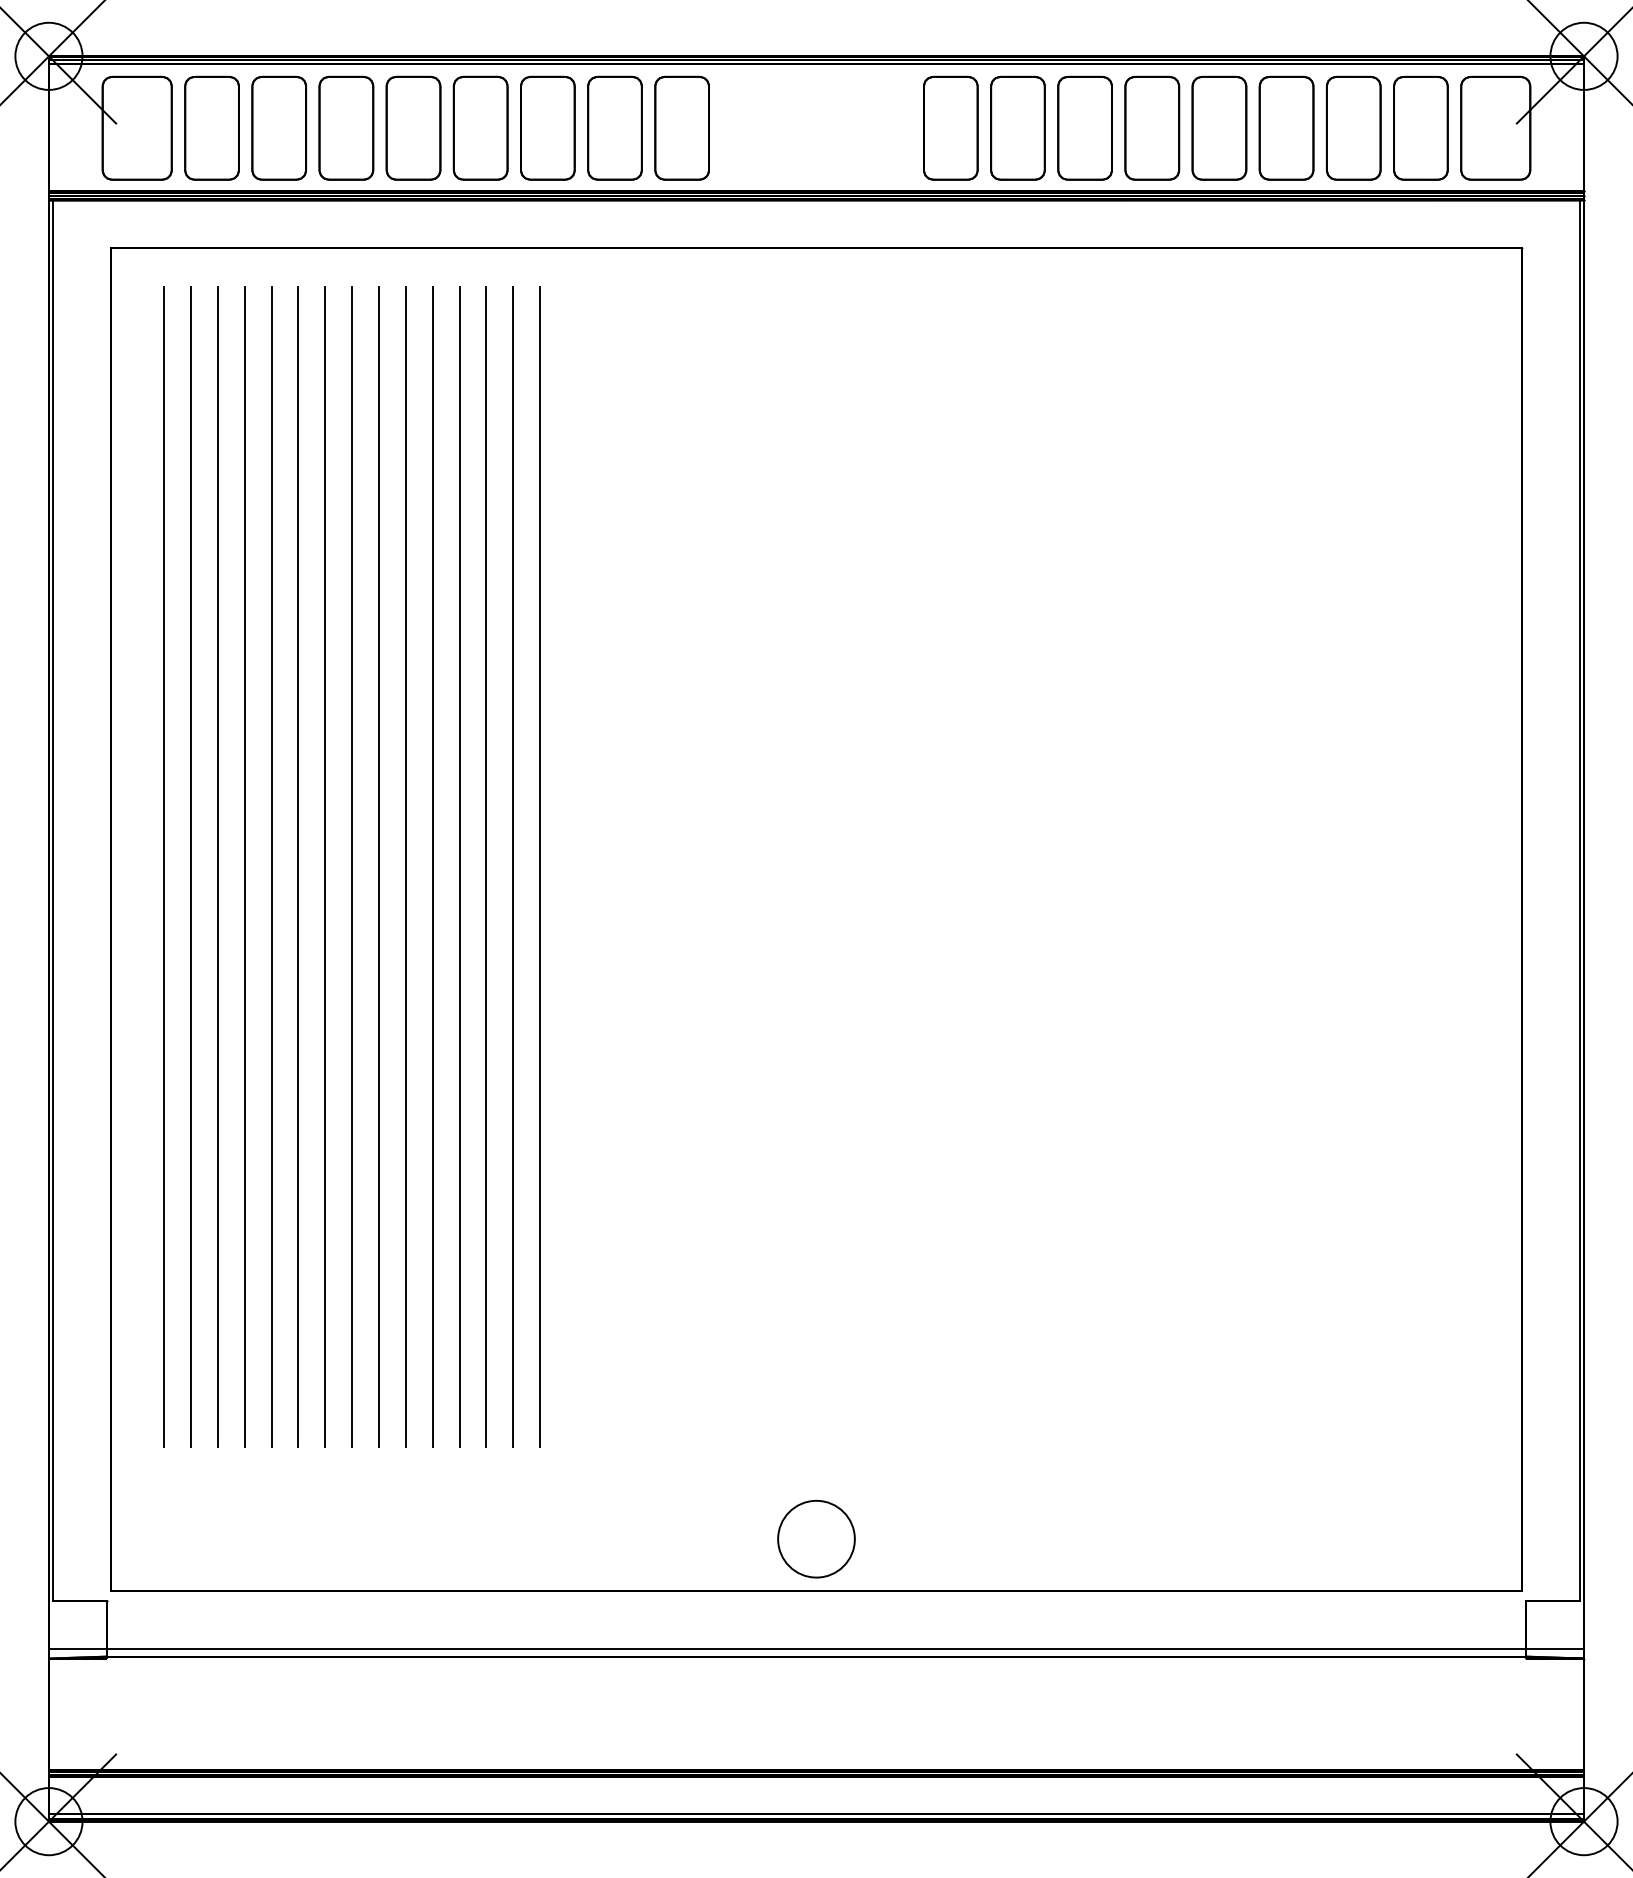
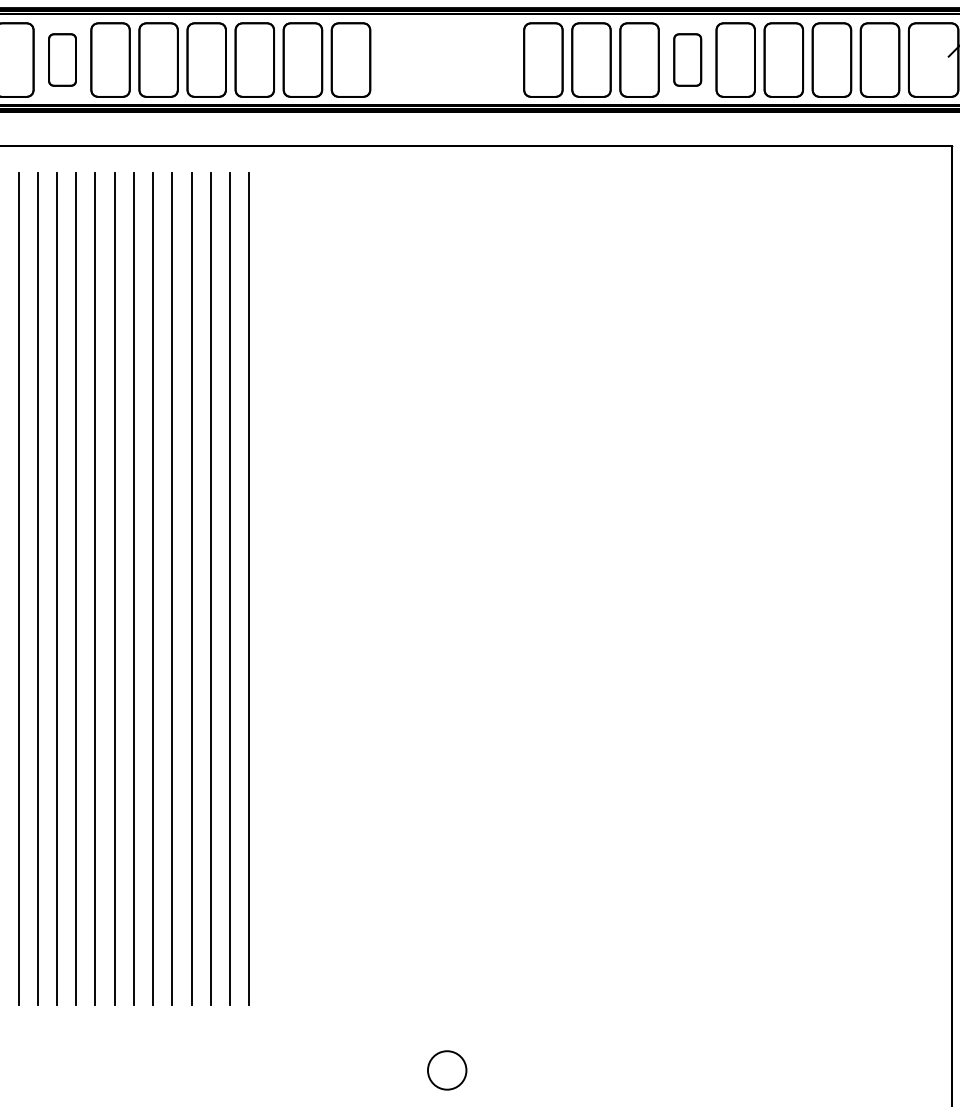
part: (279, 127) -> (62, 59), size x0.7
part: (1152, 127) -> (687, 59), size x0.7
circle: (816, 1538) -> (447, 1069), size x0.7

